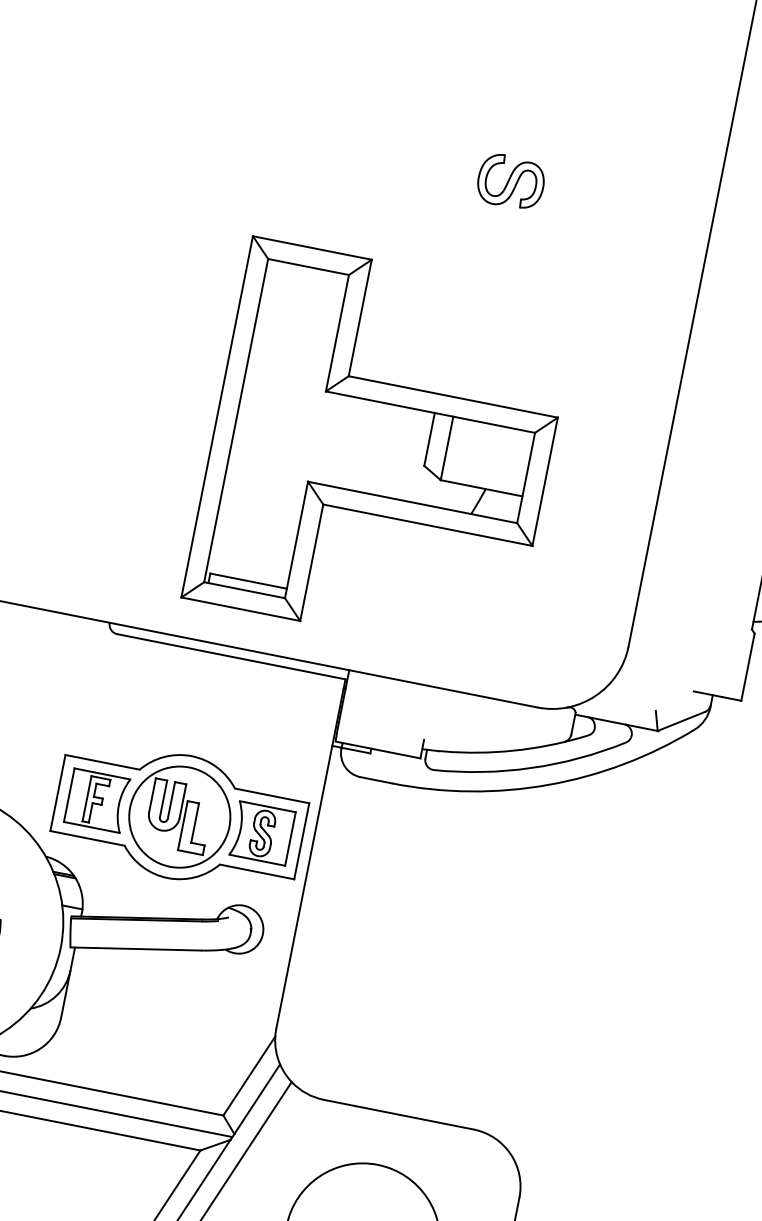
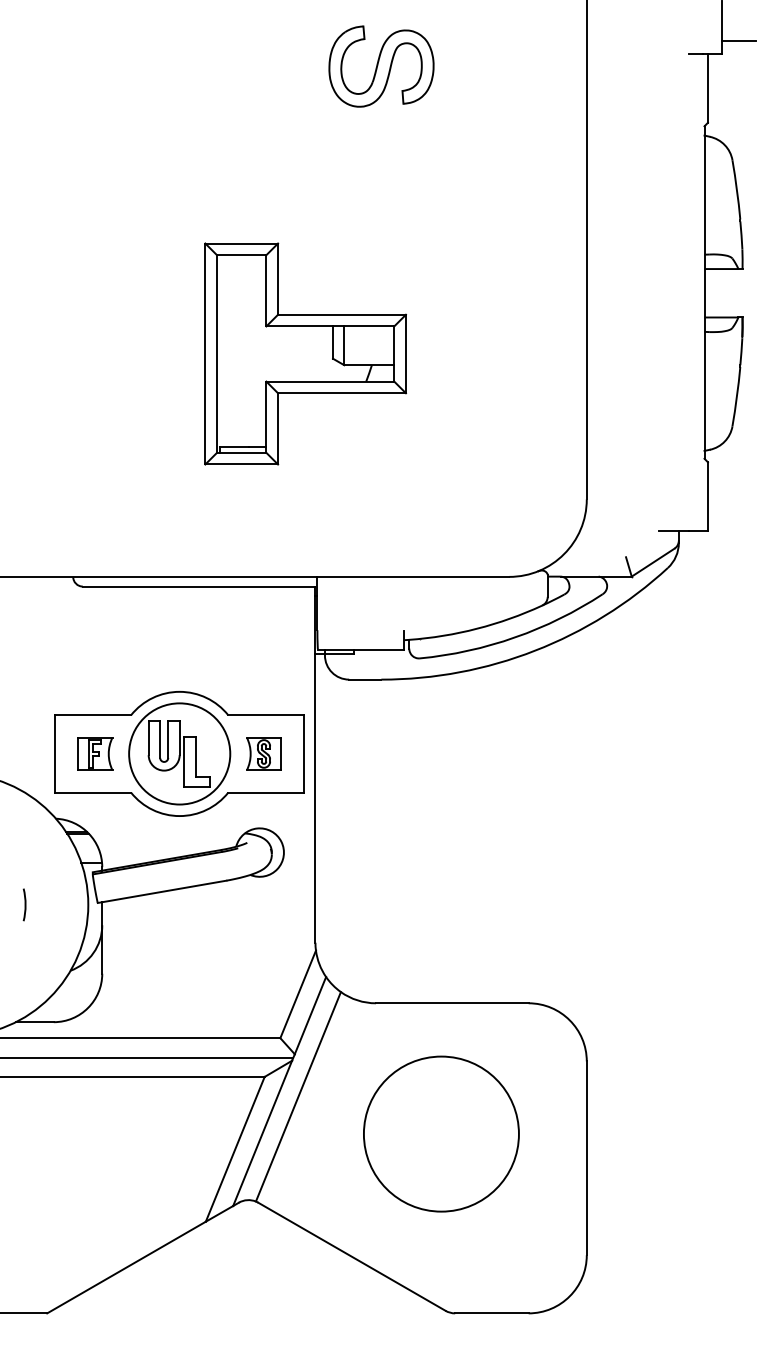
part: (510, 181) -> (380, 66), size x1.6
part: (380, 448) -> (305, 353), size x0.6
part: (97, 800) -> (95, 753), size x0.6
part: (262, 832) -> (263, 753), size x0.6

